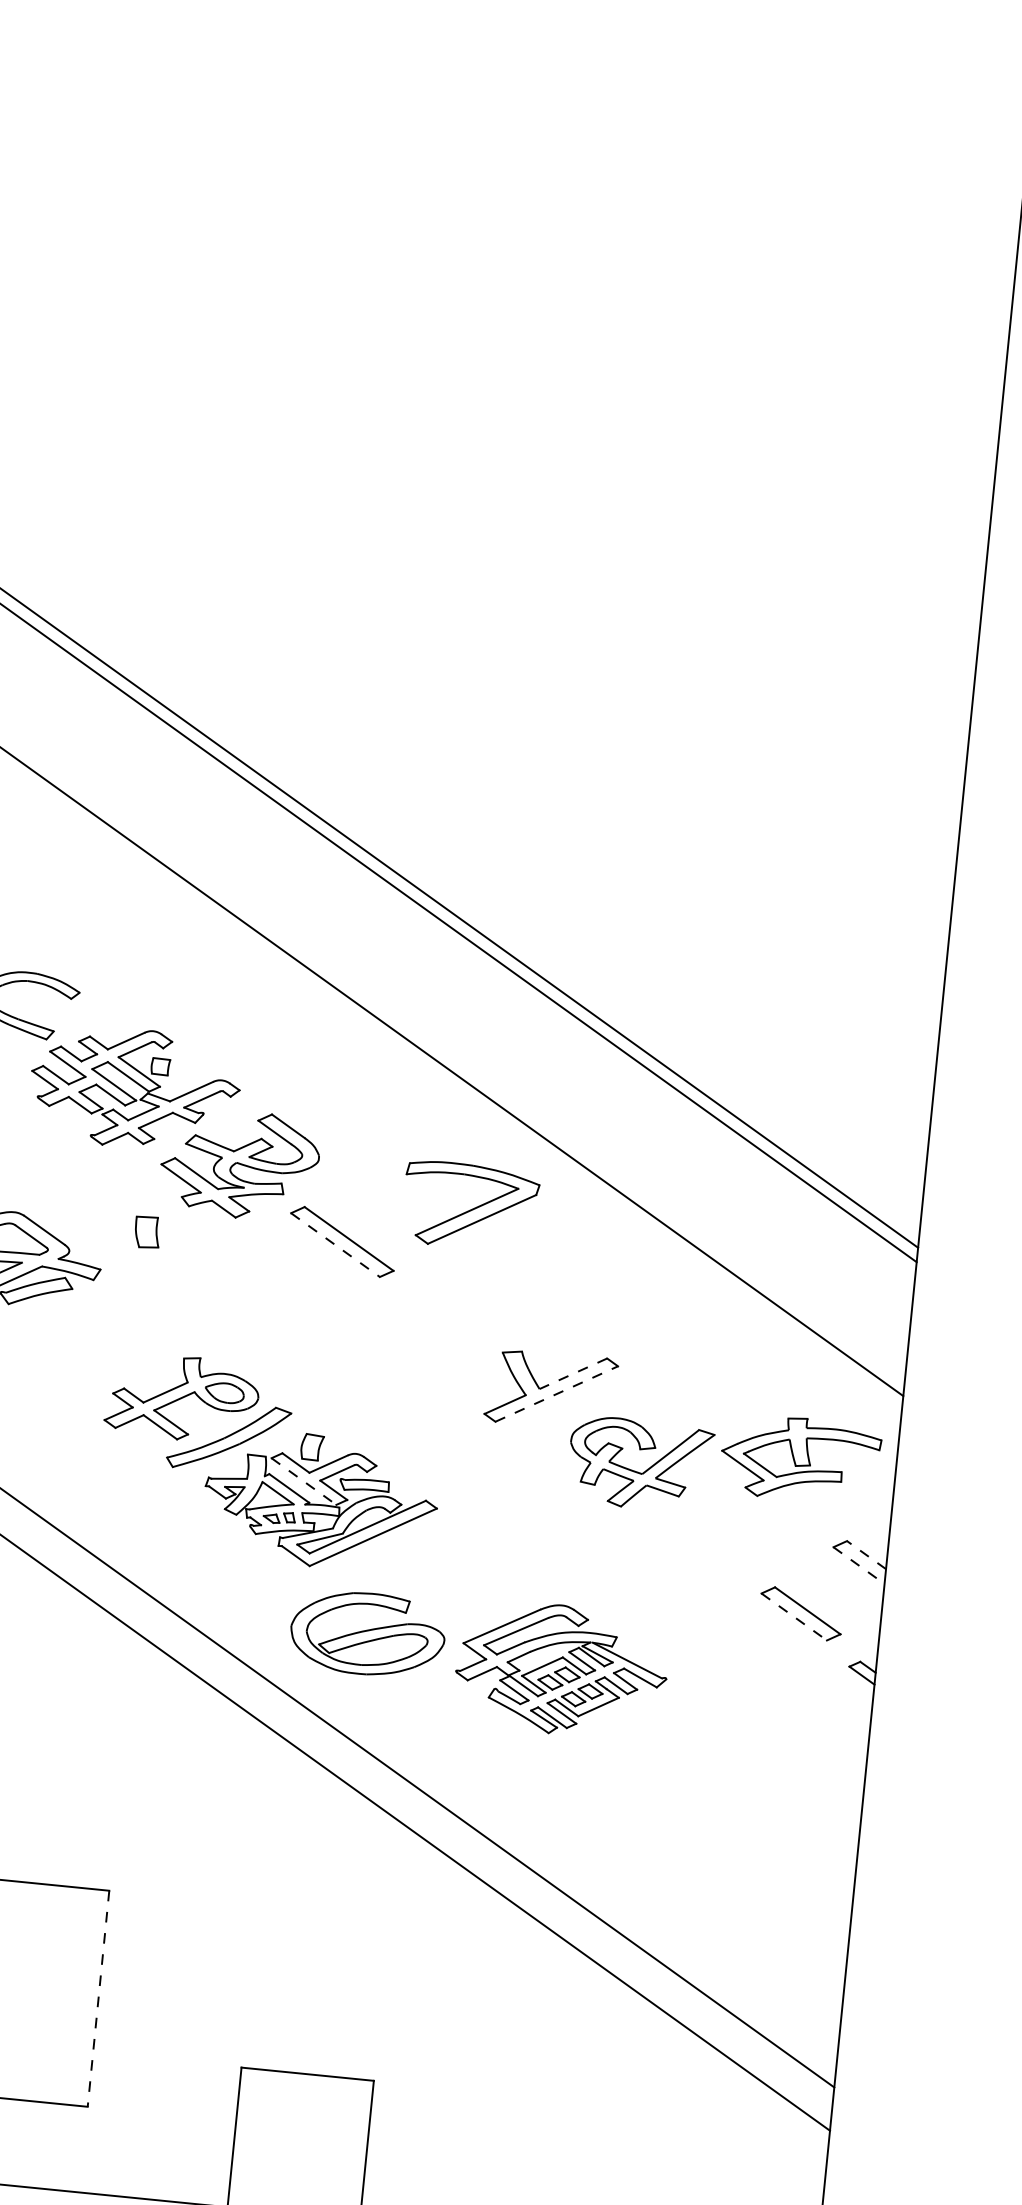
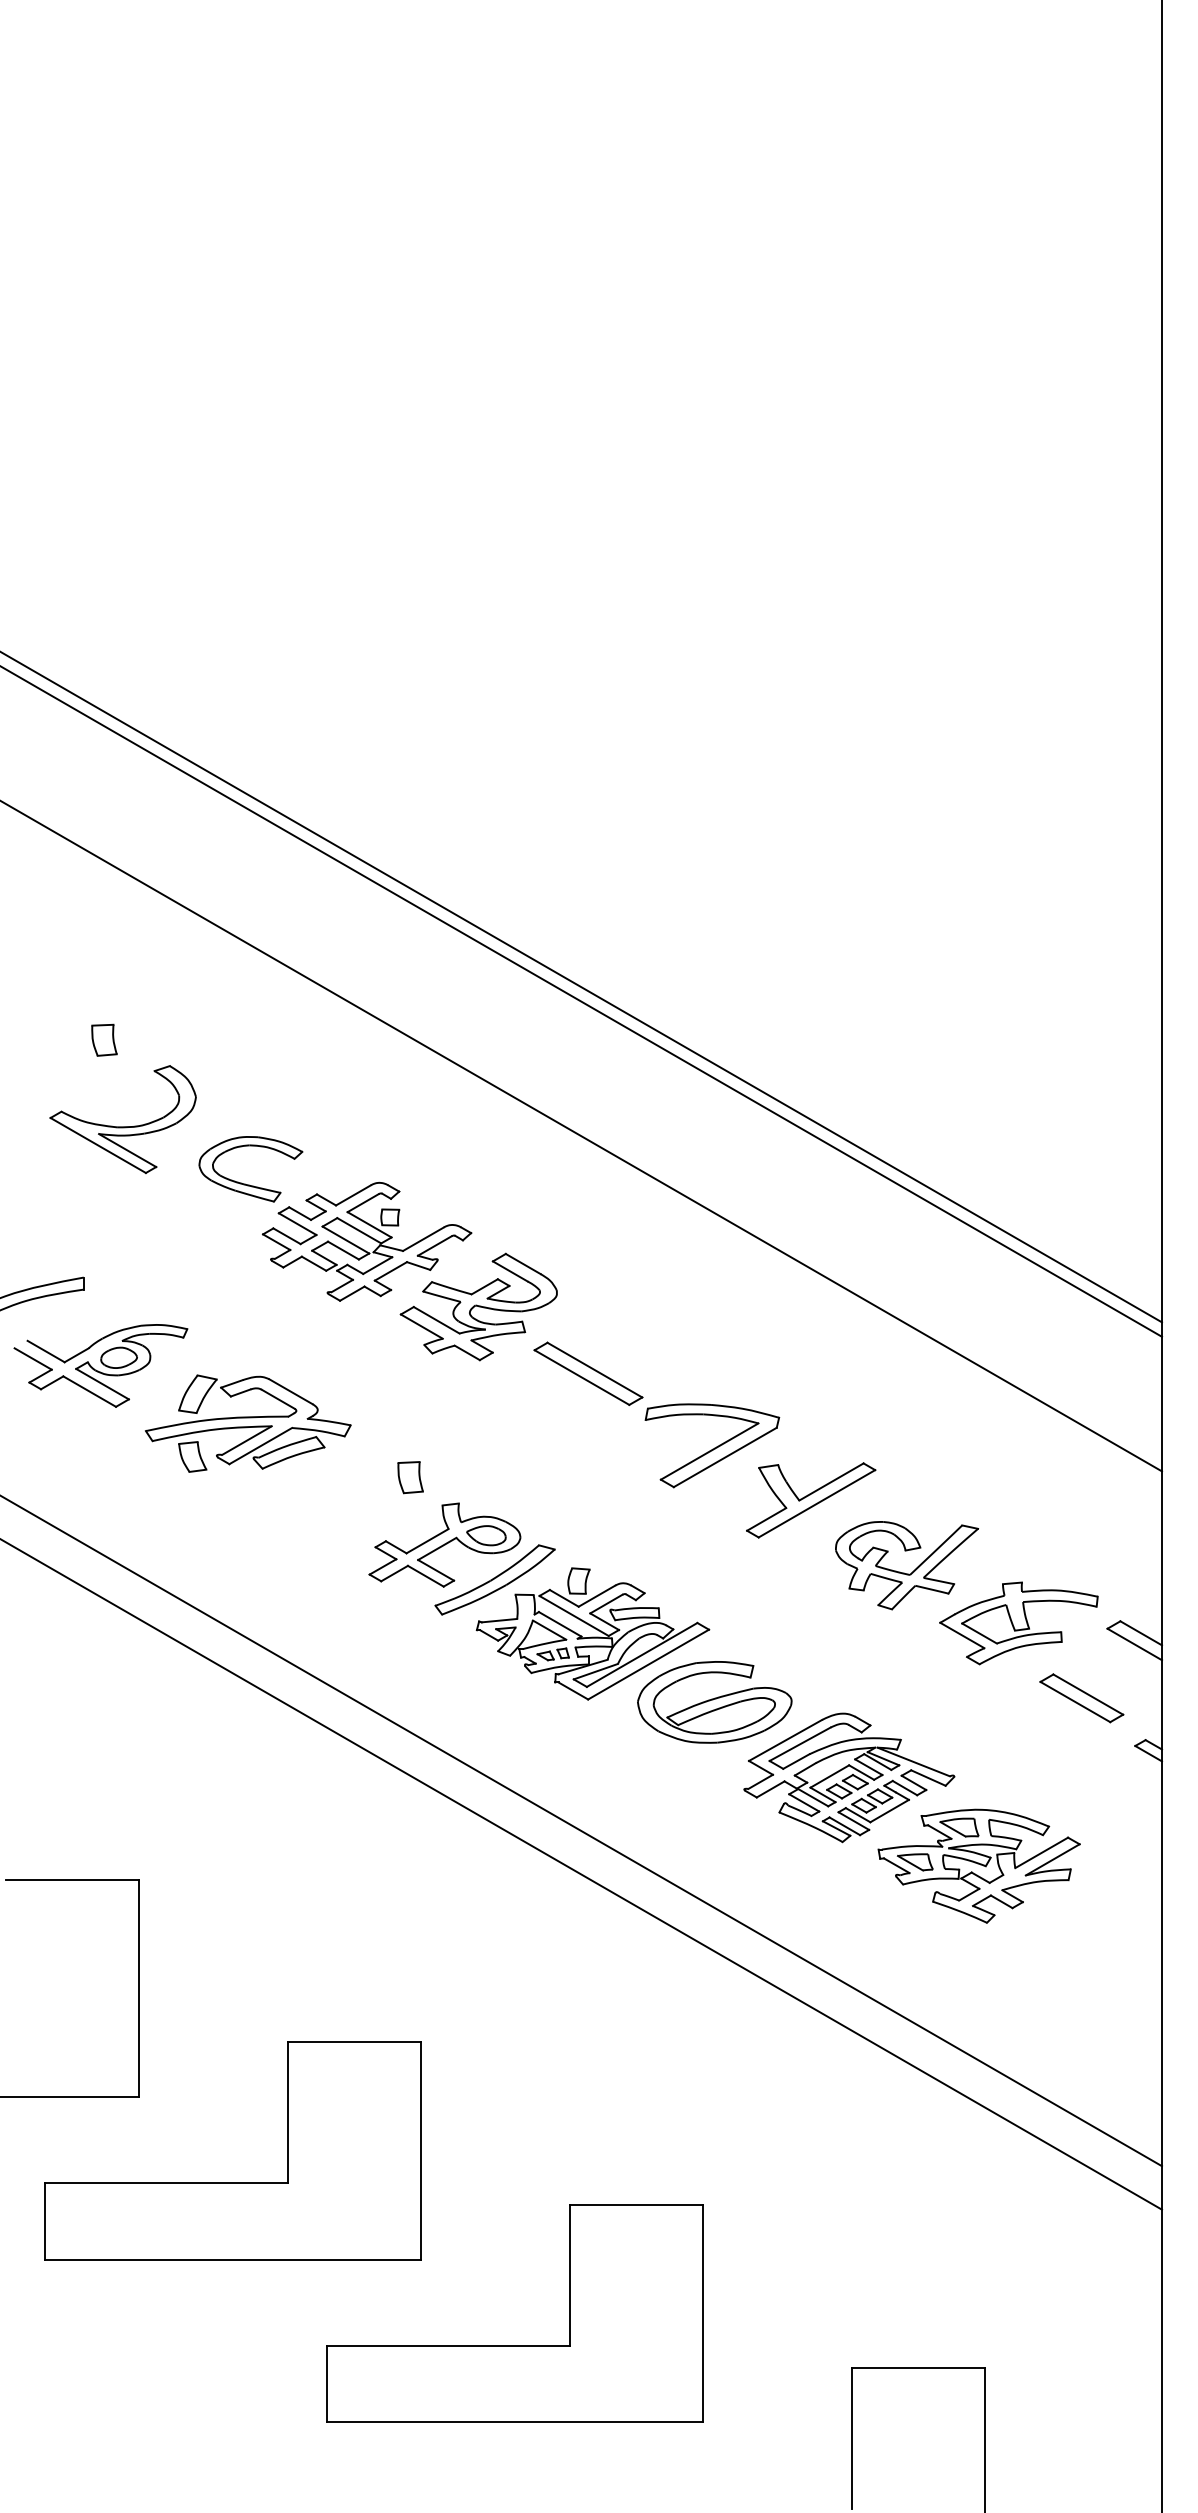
part: (470, 1206) -> (712, 1445), moved
part: (147, 1232) -> (410, 1477), moved
line: (336, 1245) -> (582, 1377), dashed -> solid
line: (573, 1374) -> (831, 1482), dashed -> solid
line: (557, 1393) -> (817, 1503), dashed -> solid
part: (800, 1459) -> (1018, 1623), moved
line: (304, 1481) -> (574, 1615), dashed -> solid
line: (865, 1555) -> (1140, 1633), dashed -> solid
line: (859, 1565) -> (1135, 1644), dashed -> solid
line: (794, 1617) -> (1075, 1702), dashed -> solid
part: (367, 1634) -> (714, 1702), moved
part: (681, 1770) -> (978, 1865), added
line: (98, 1999) -> (421, 2151), dashed -> solid

